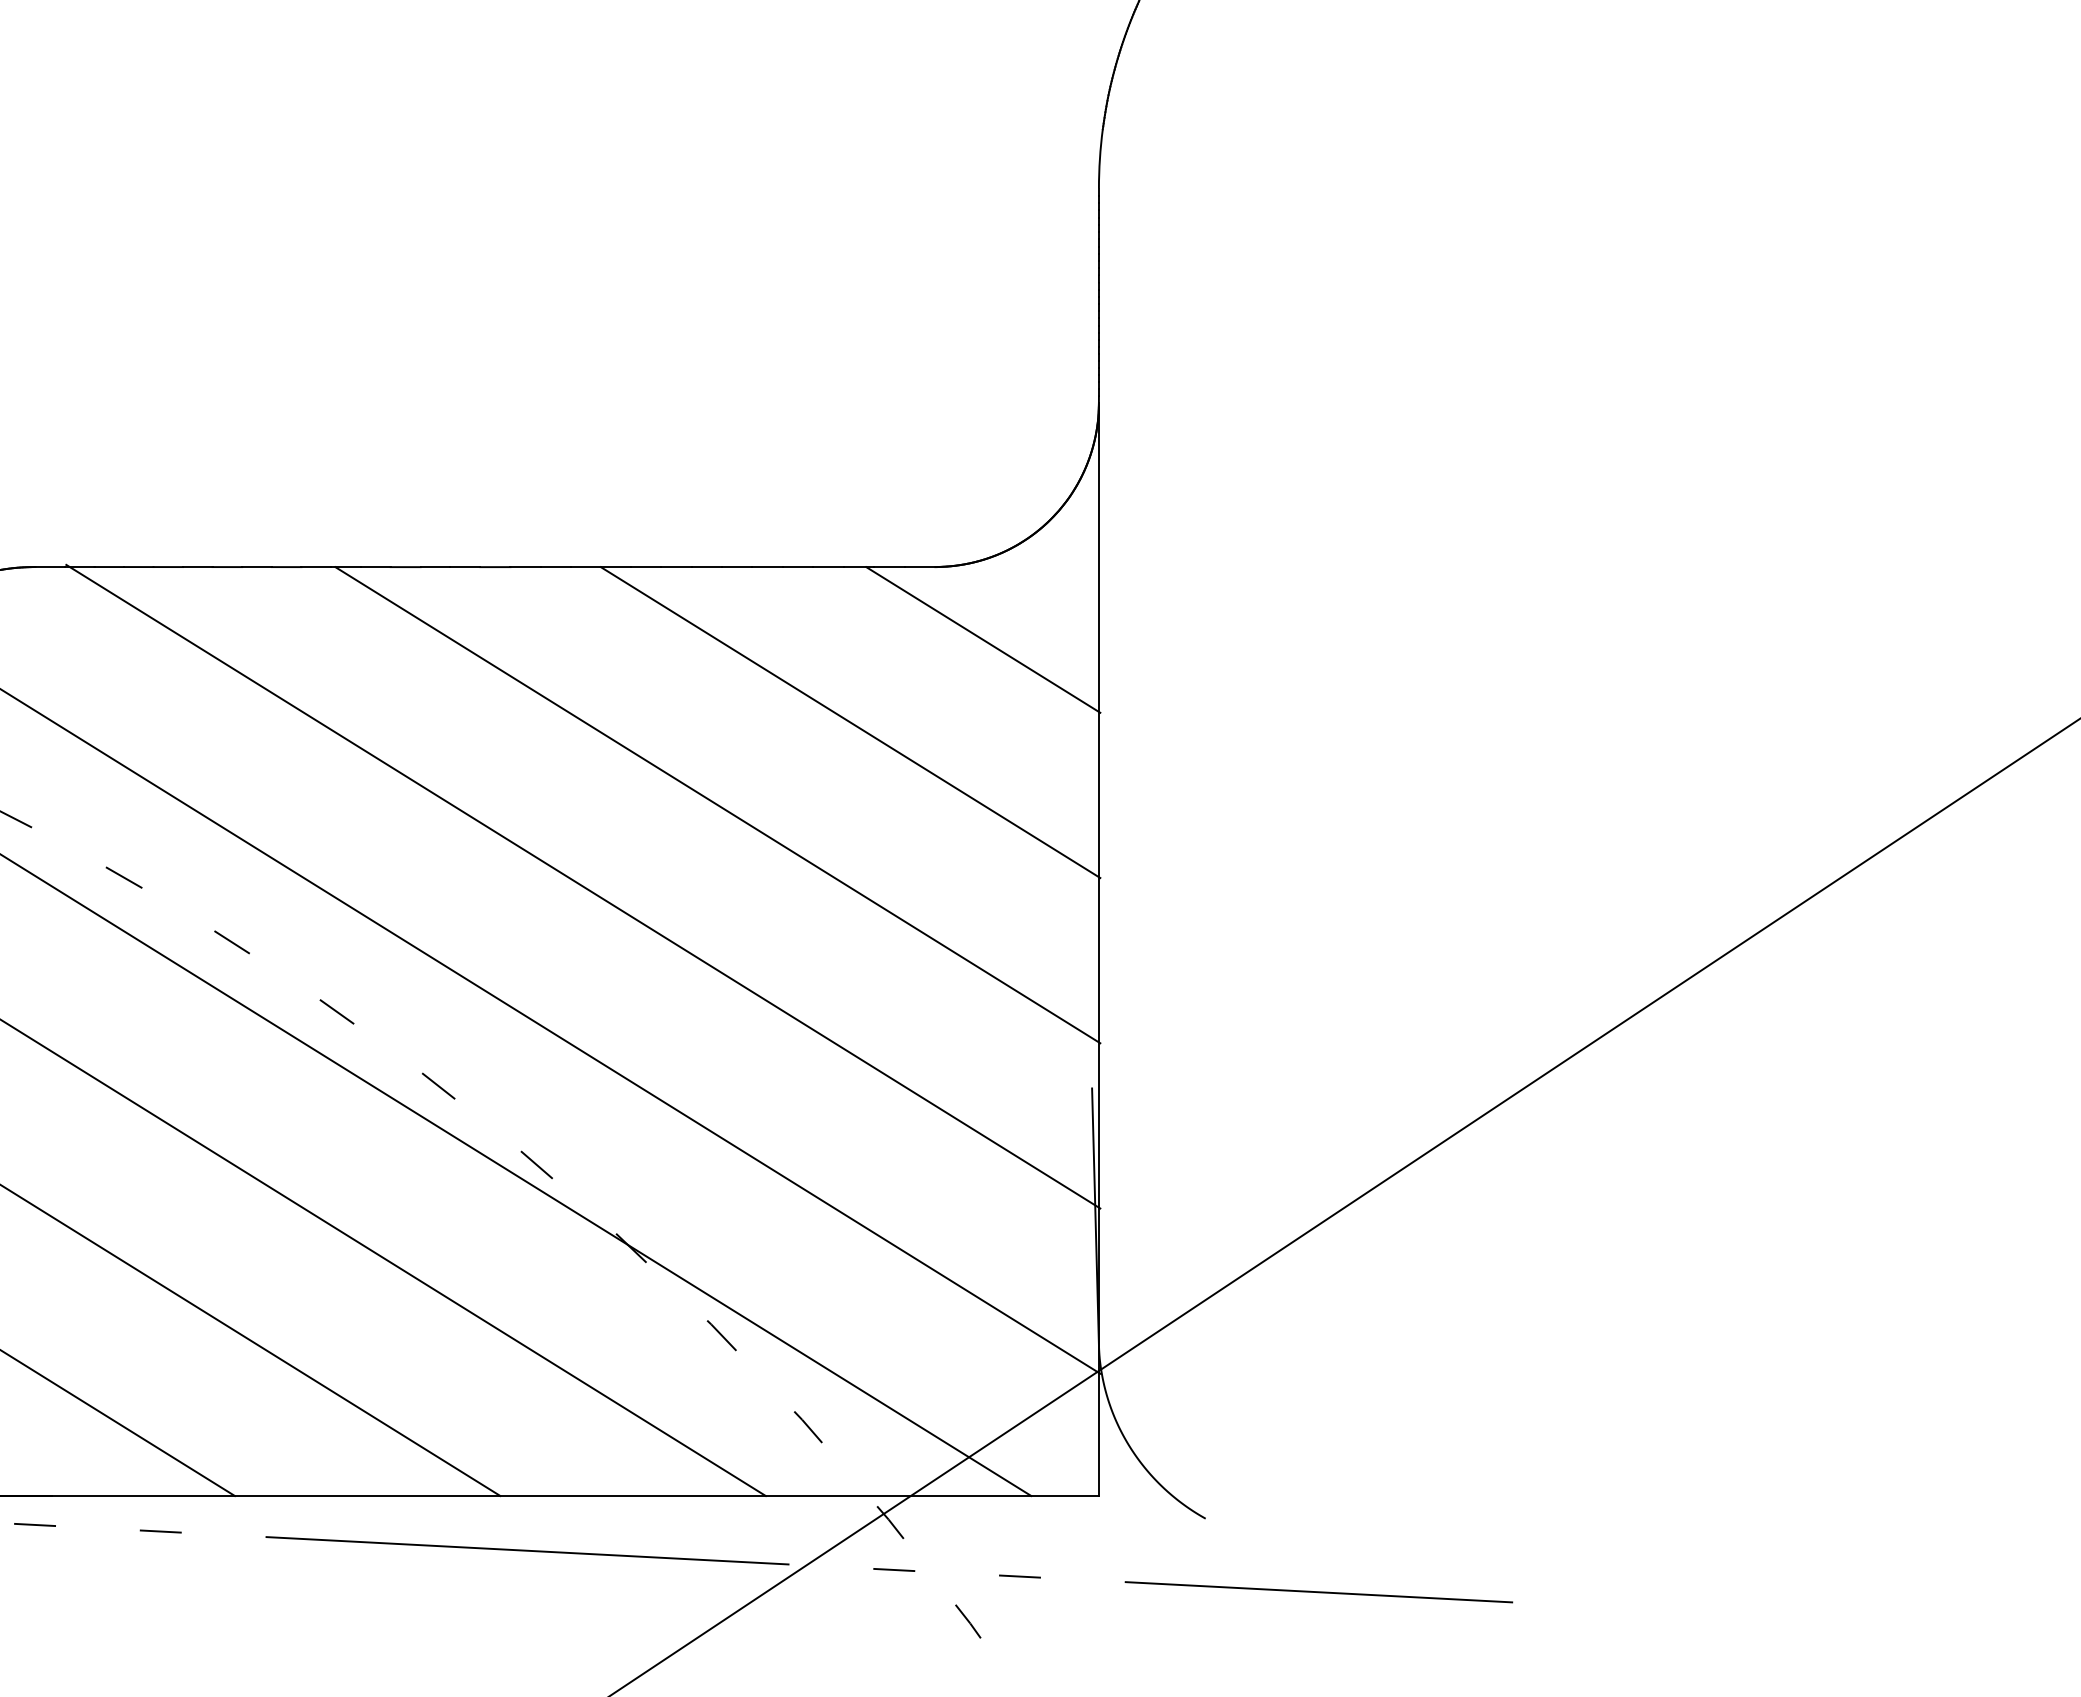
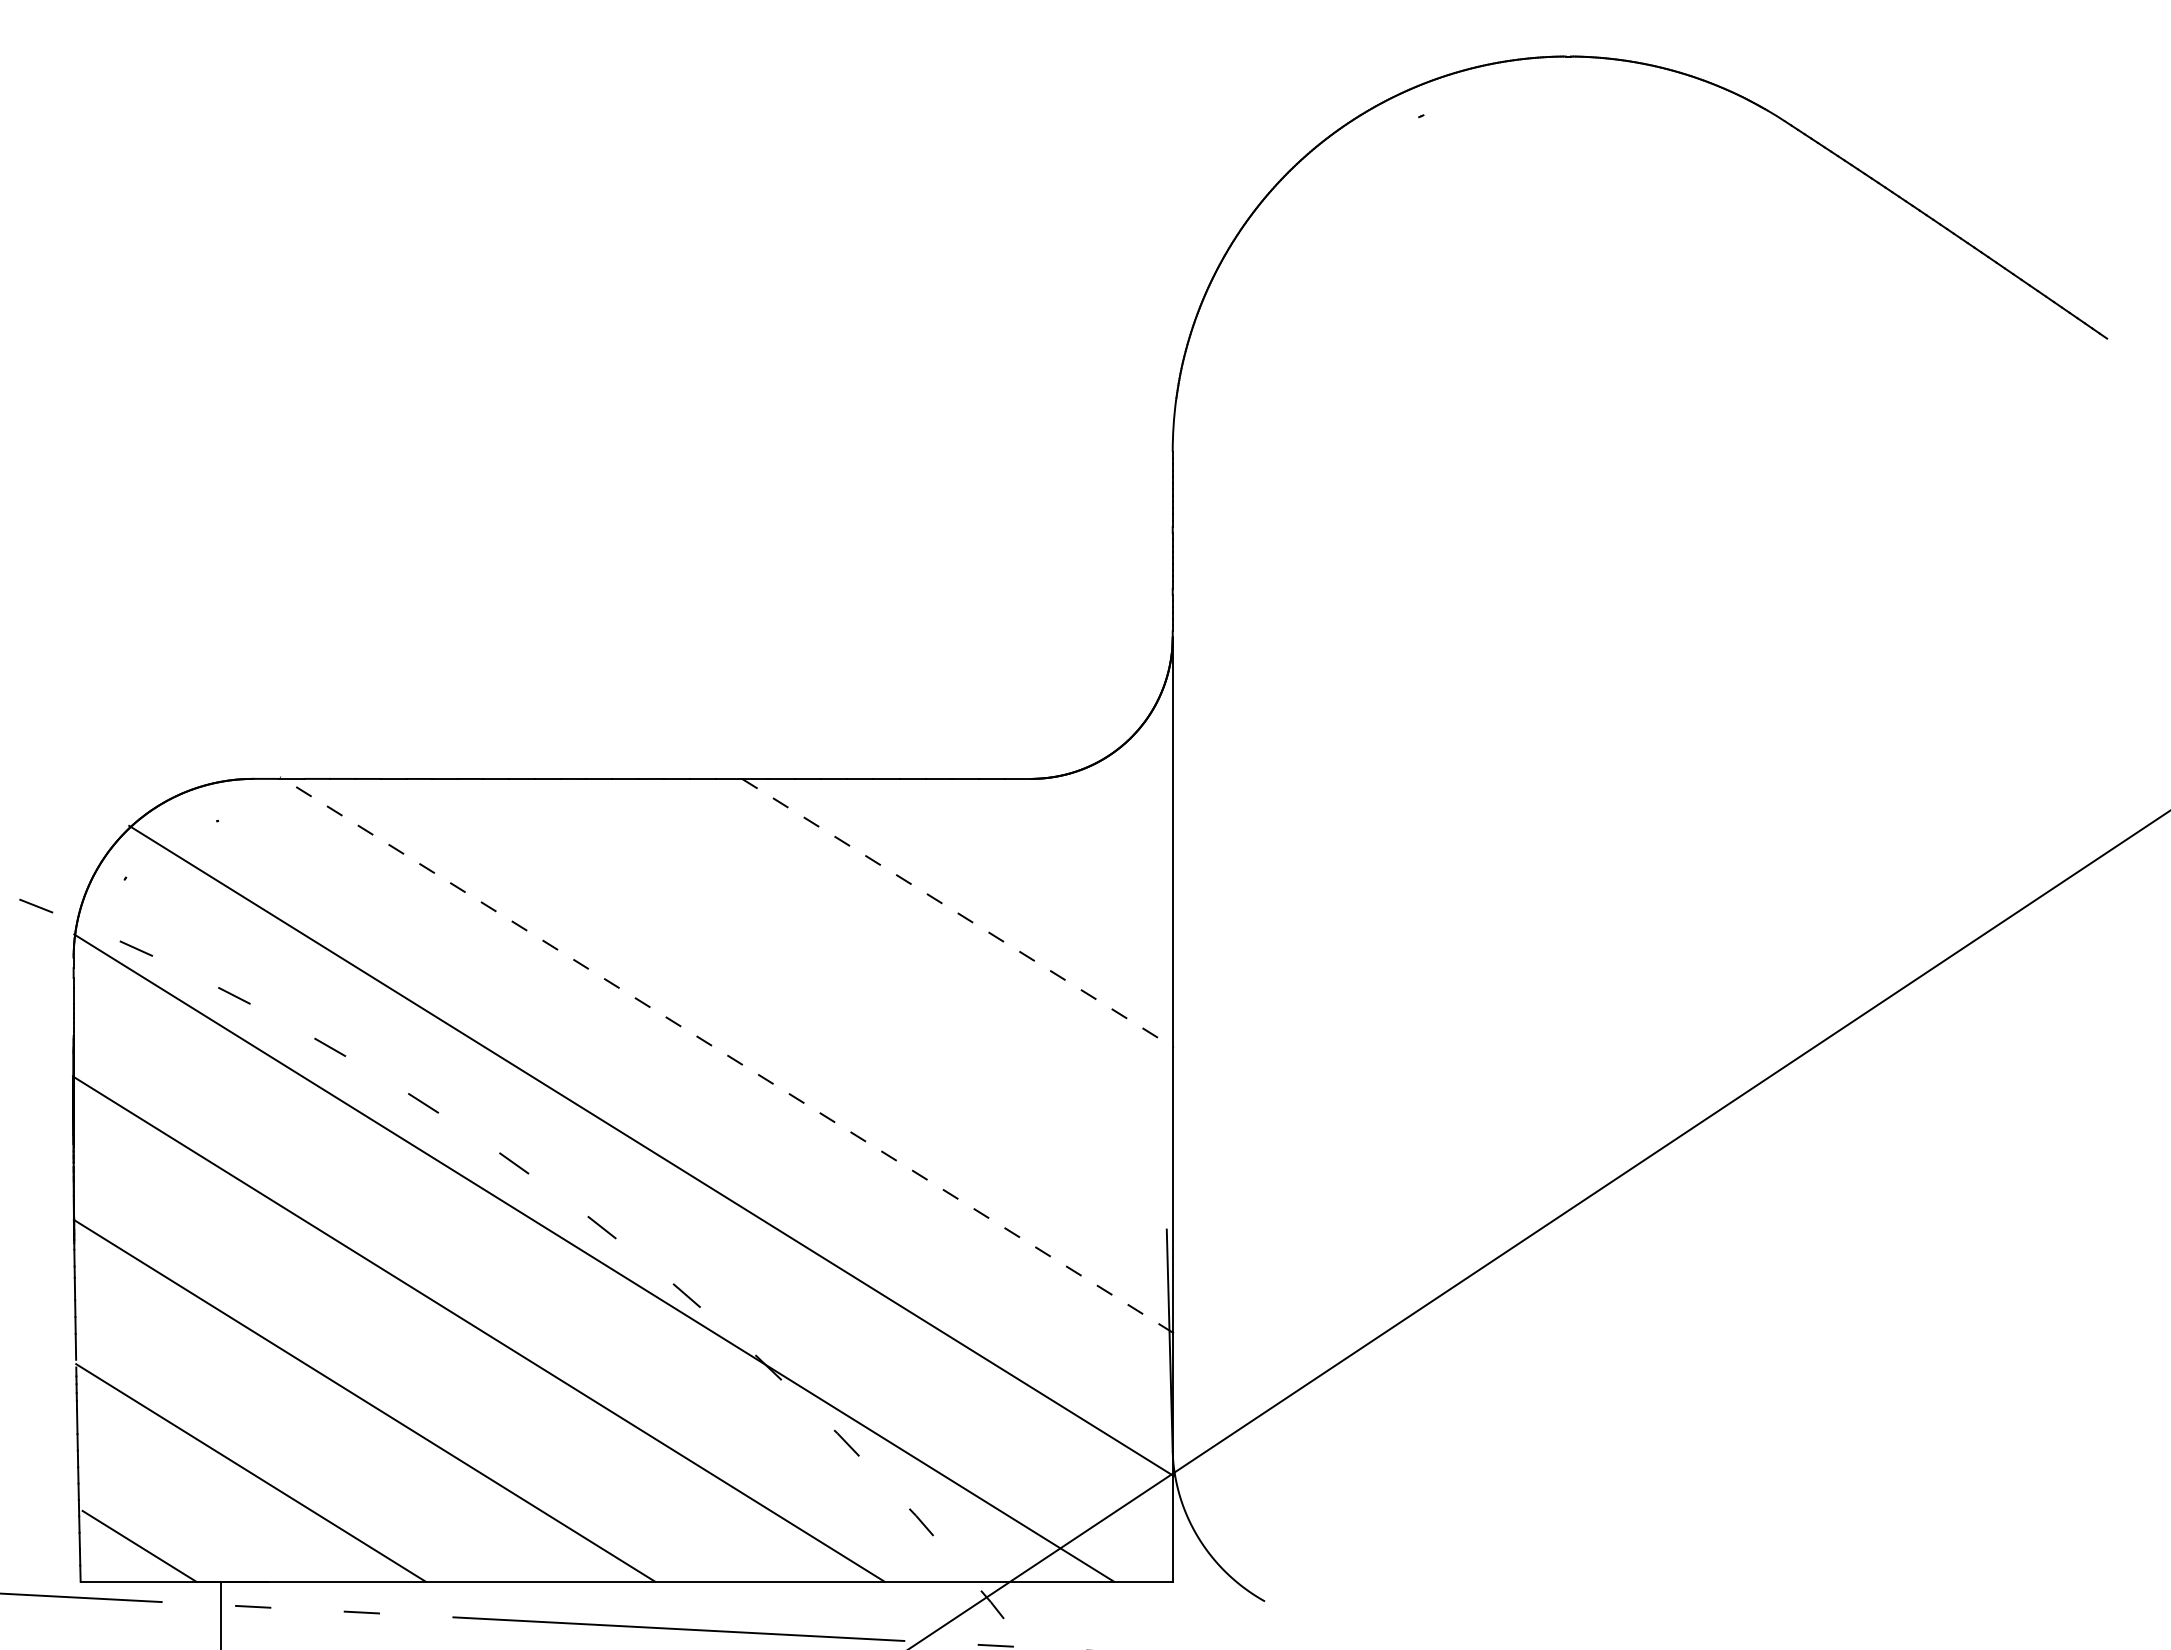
line: (982, 639) -> (1072, 841), removed
line: (851, 722) -> (958, 913), solid -> dashed
line: (716, 804) -> (842, 984), removed
line: (582, 885) -> (726, 1054), solid -> dashed

